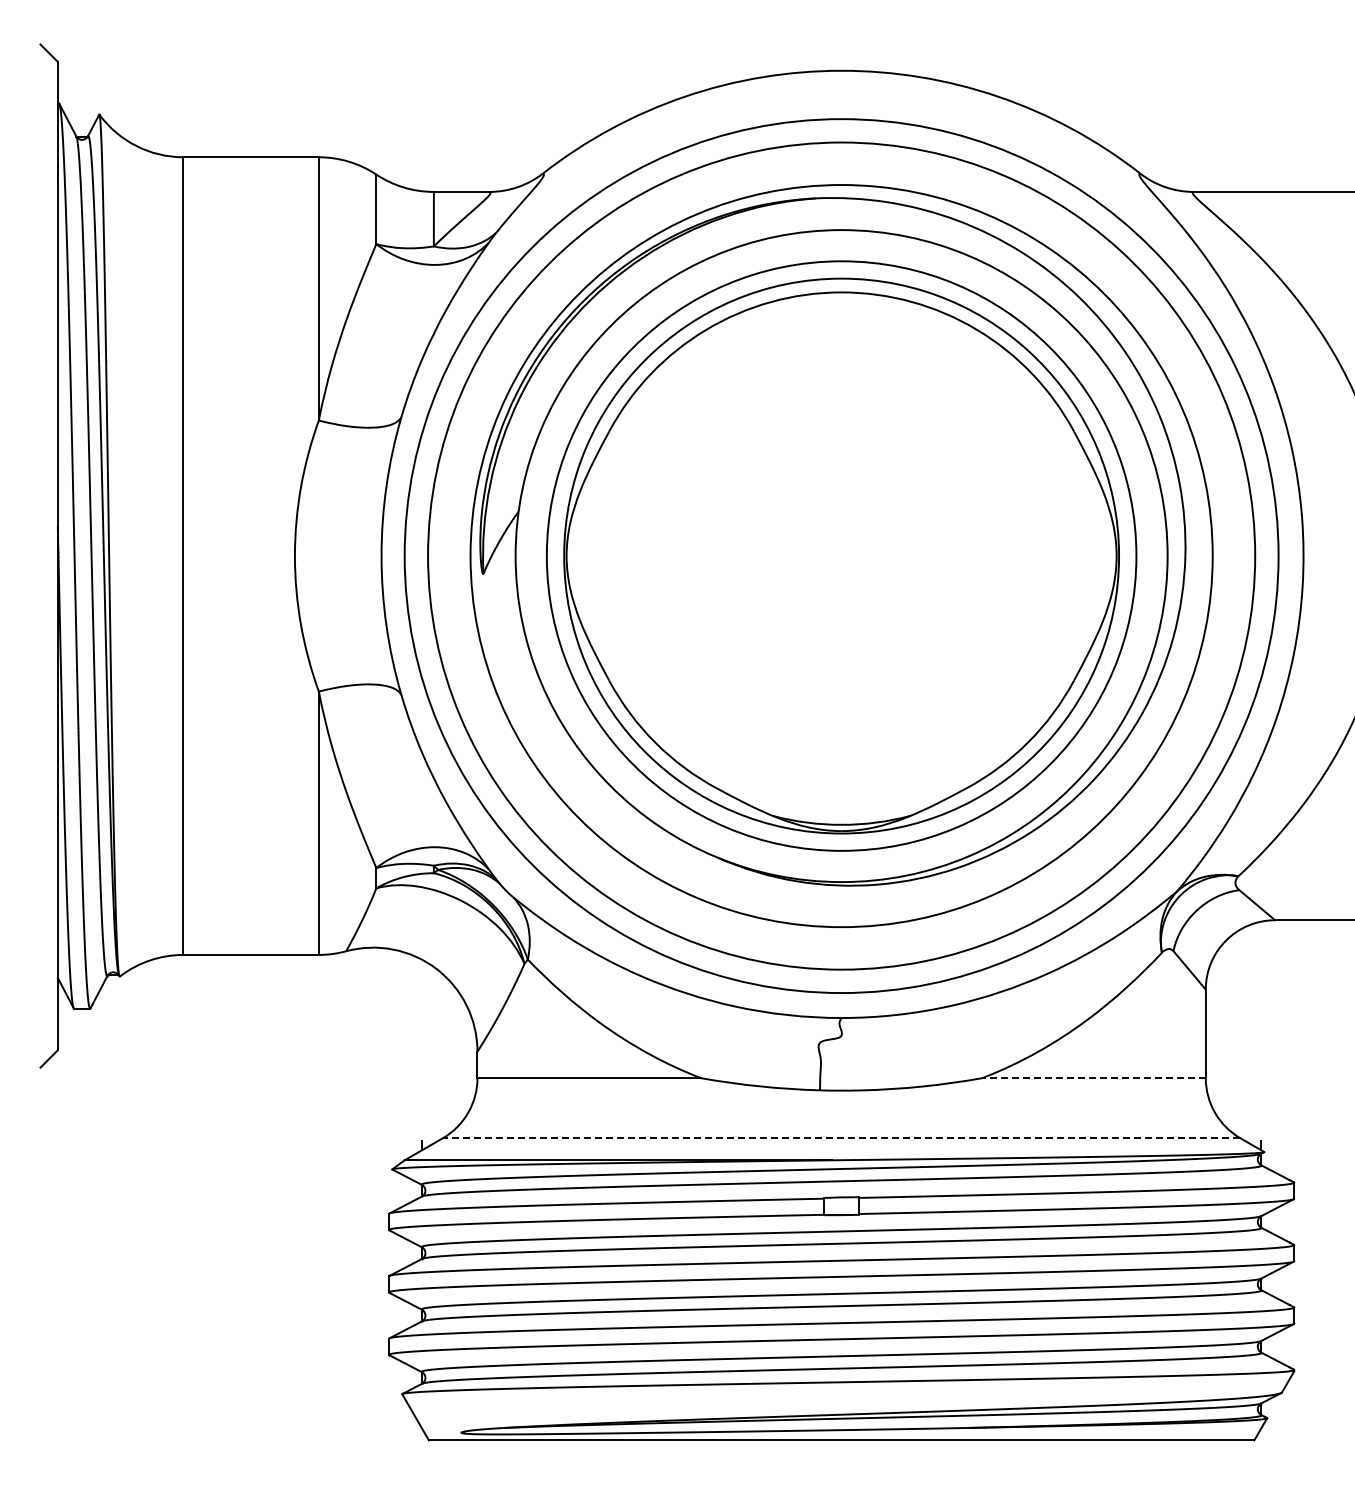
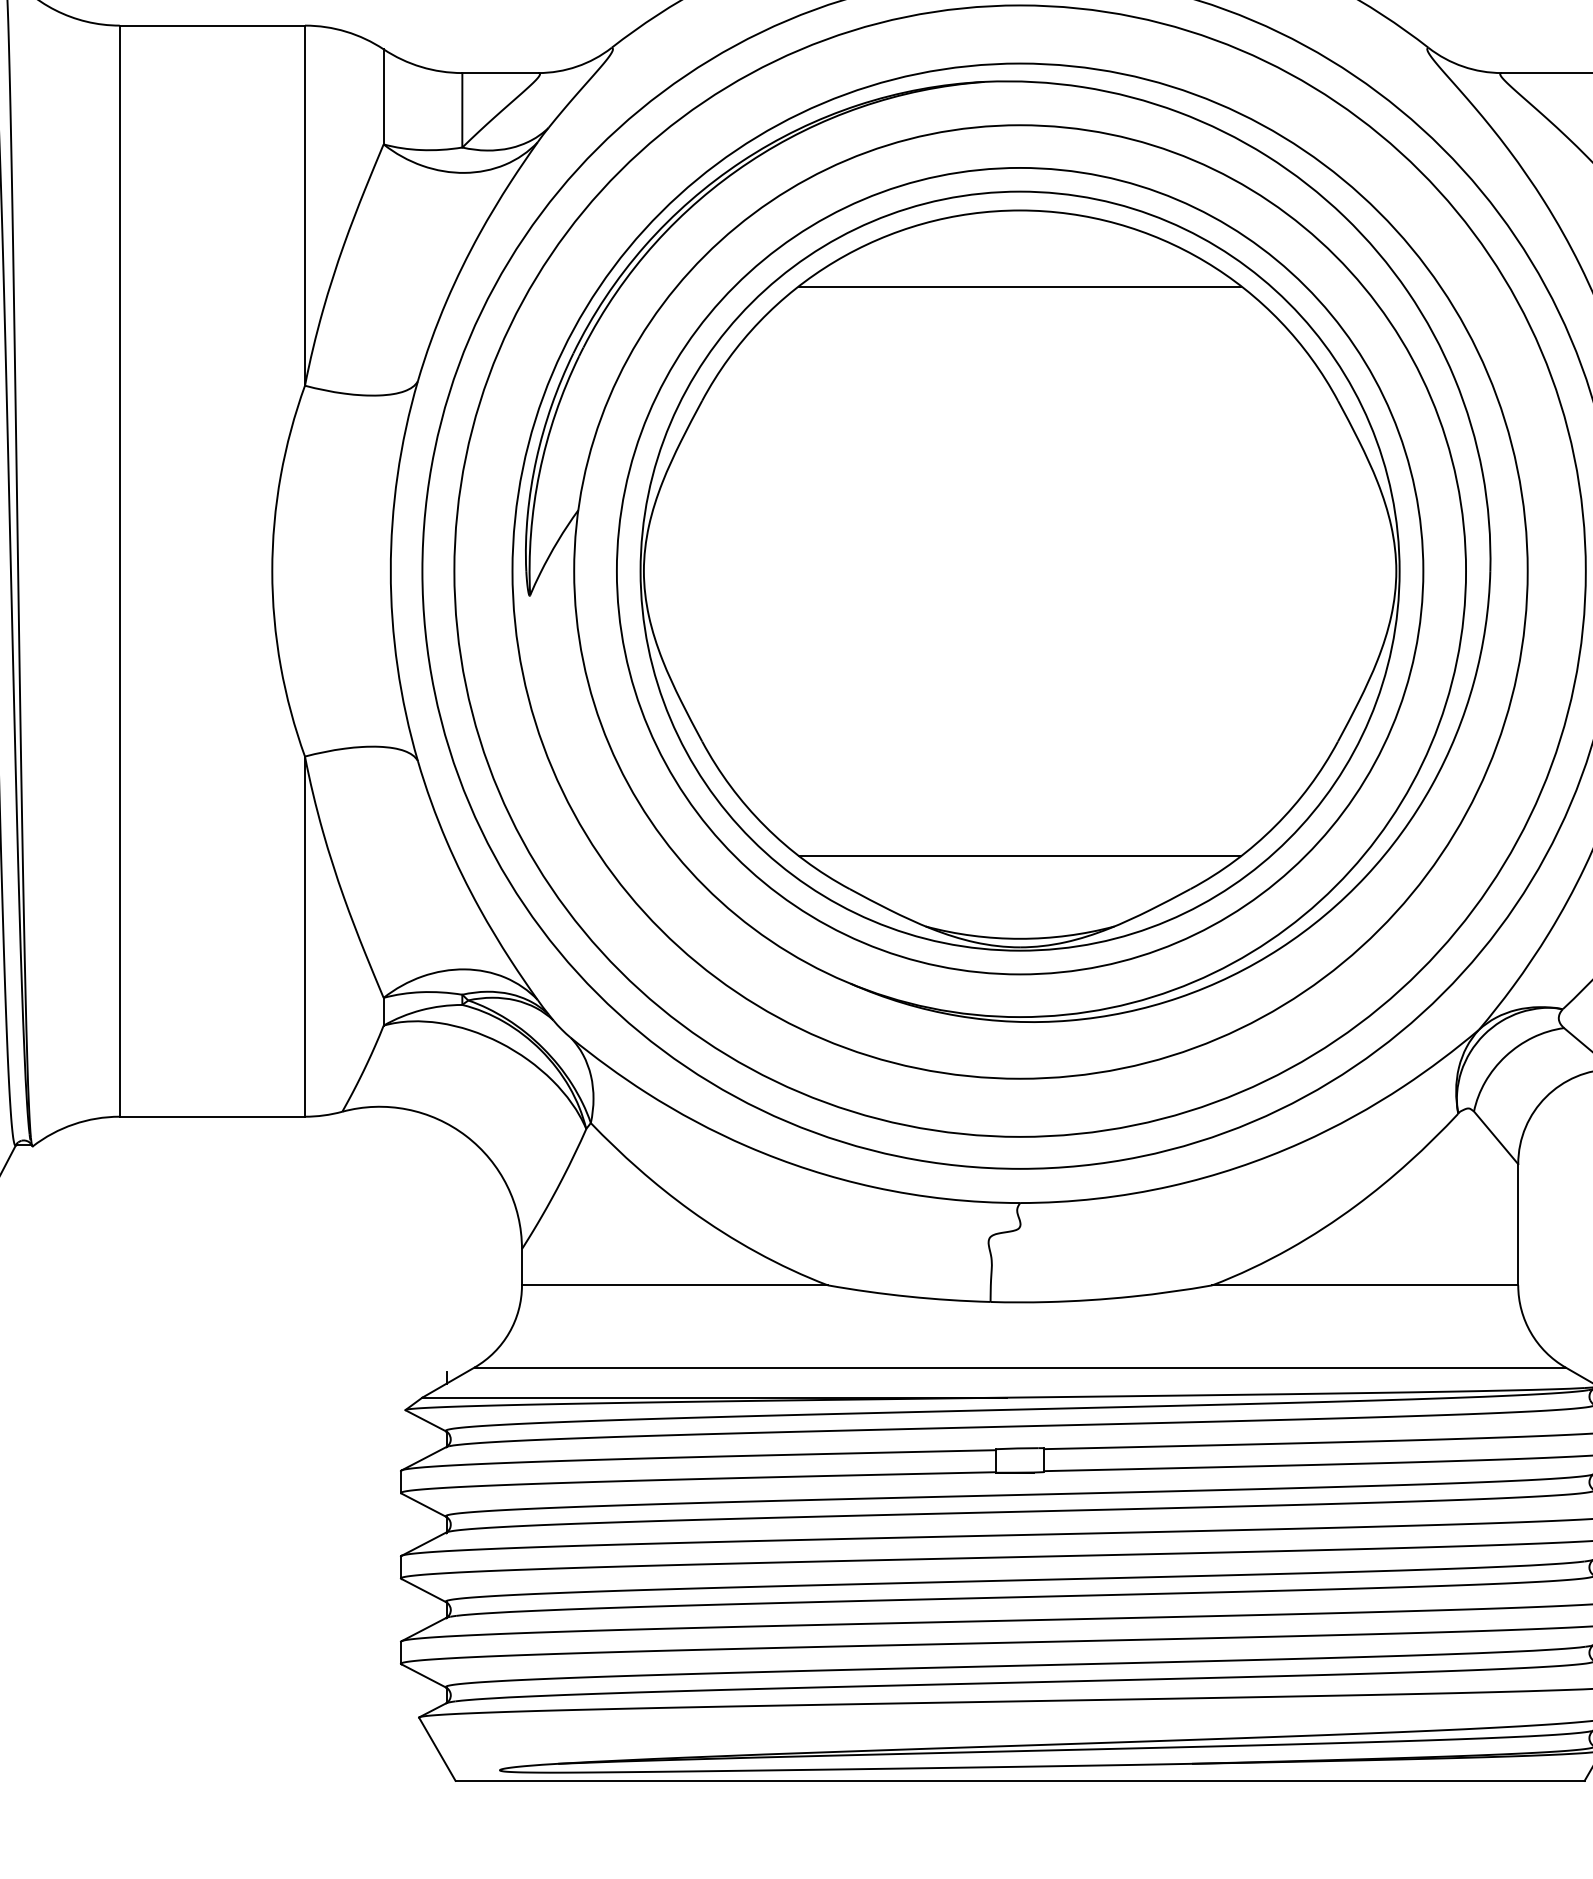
line: (841, 348) -> (1019, 287), added
line: (841, 764) -> (1019, 856), added
line: (1093, 1078) -> (1364, 1285), dashed -> solid
line: (841, 1138) -> (1019, 1367), dashed -> solid

